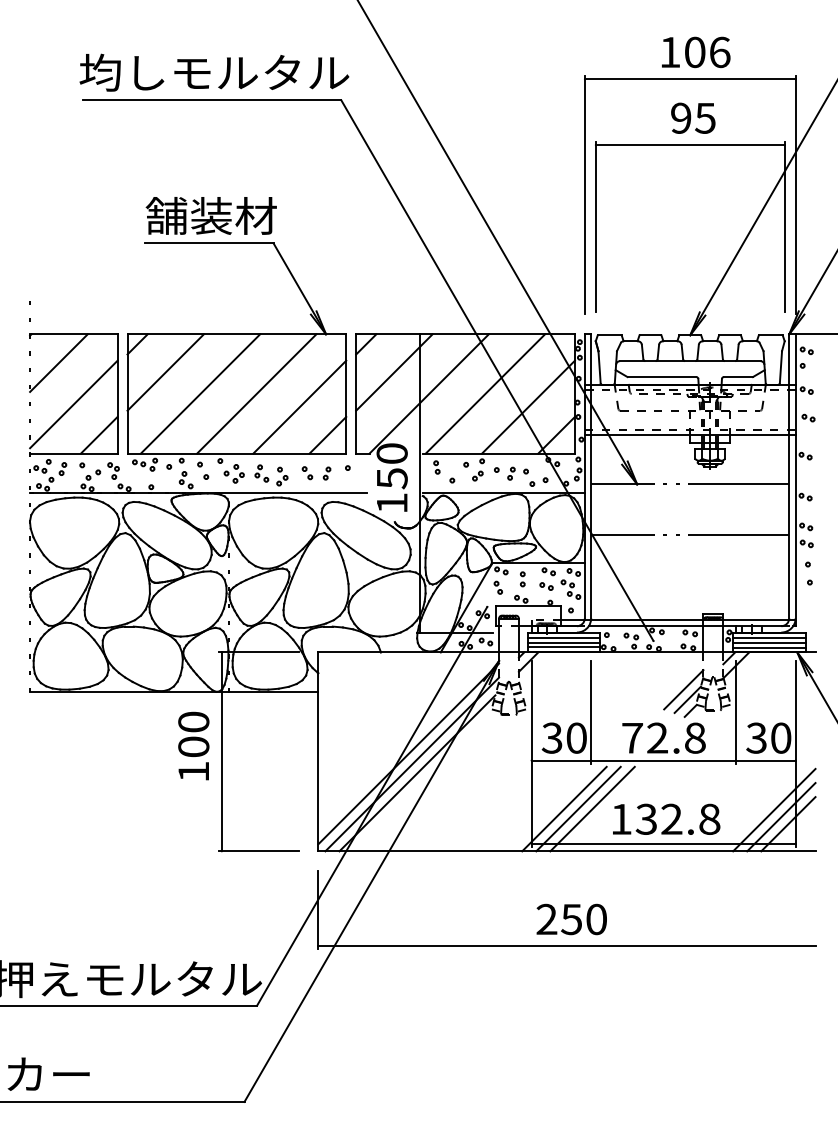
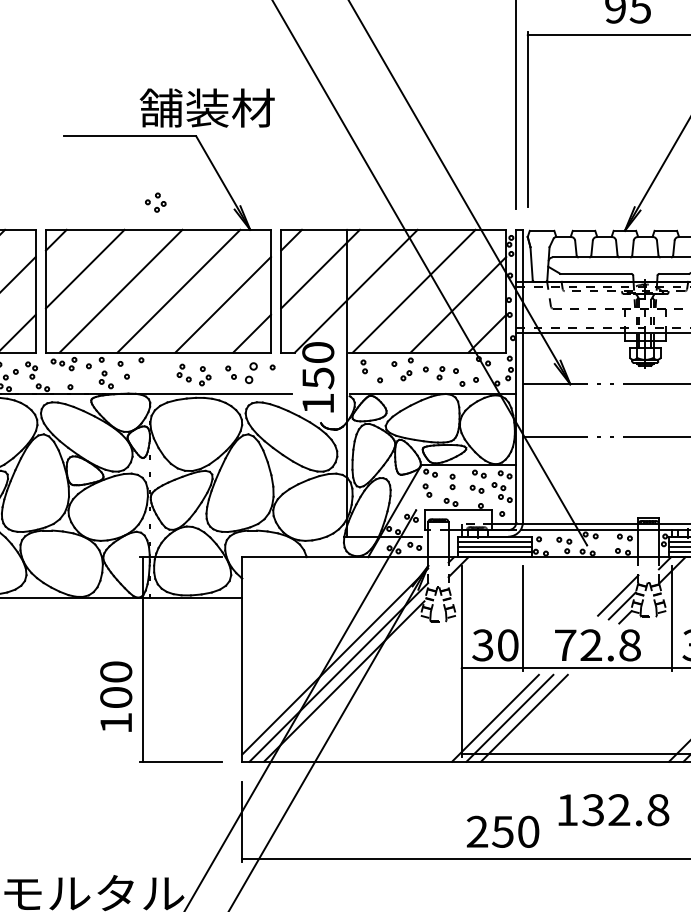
text: (210, 215) -> (206, 107), moved
part: (233, 473) -> (154, 202), moved
part: (326, 473) -> (250, 373), size x1.6
text: (193, 745) -> (115, 696), moved
text: (666, 818) -> (613, 809), moved

